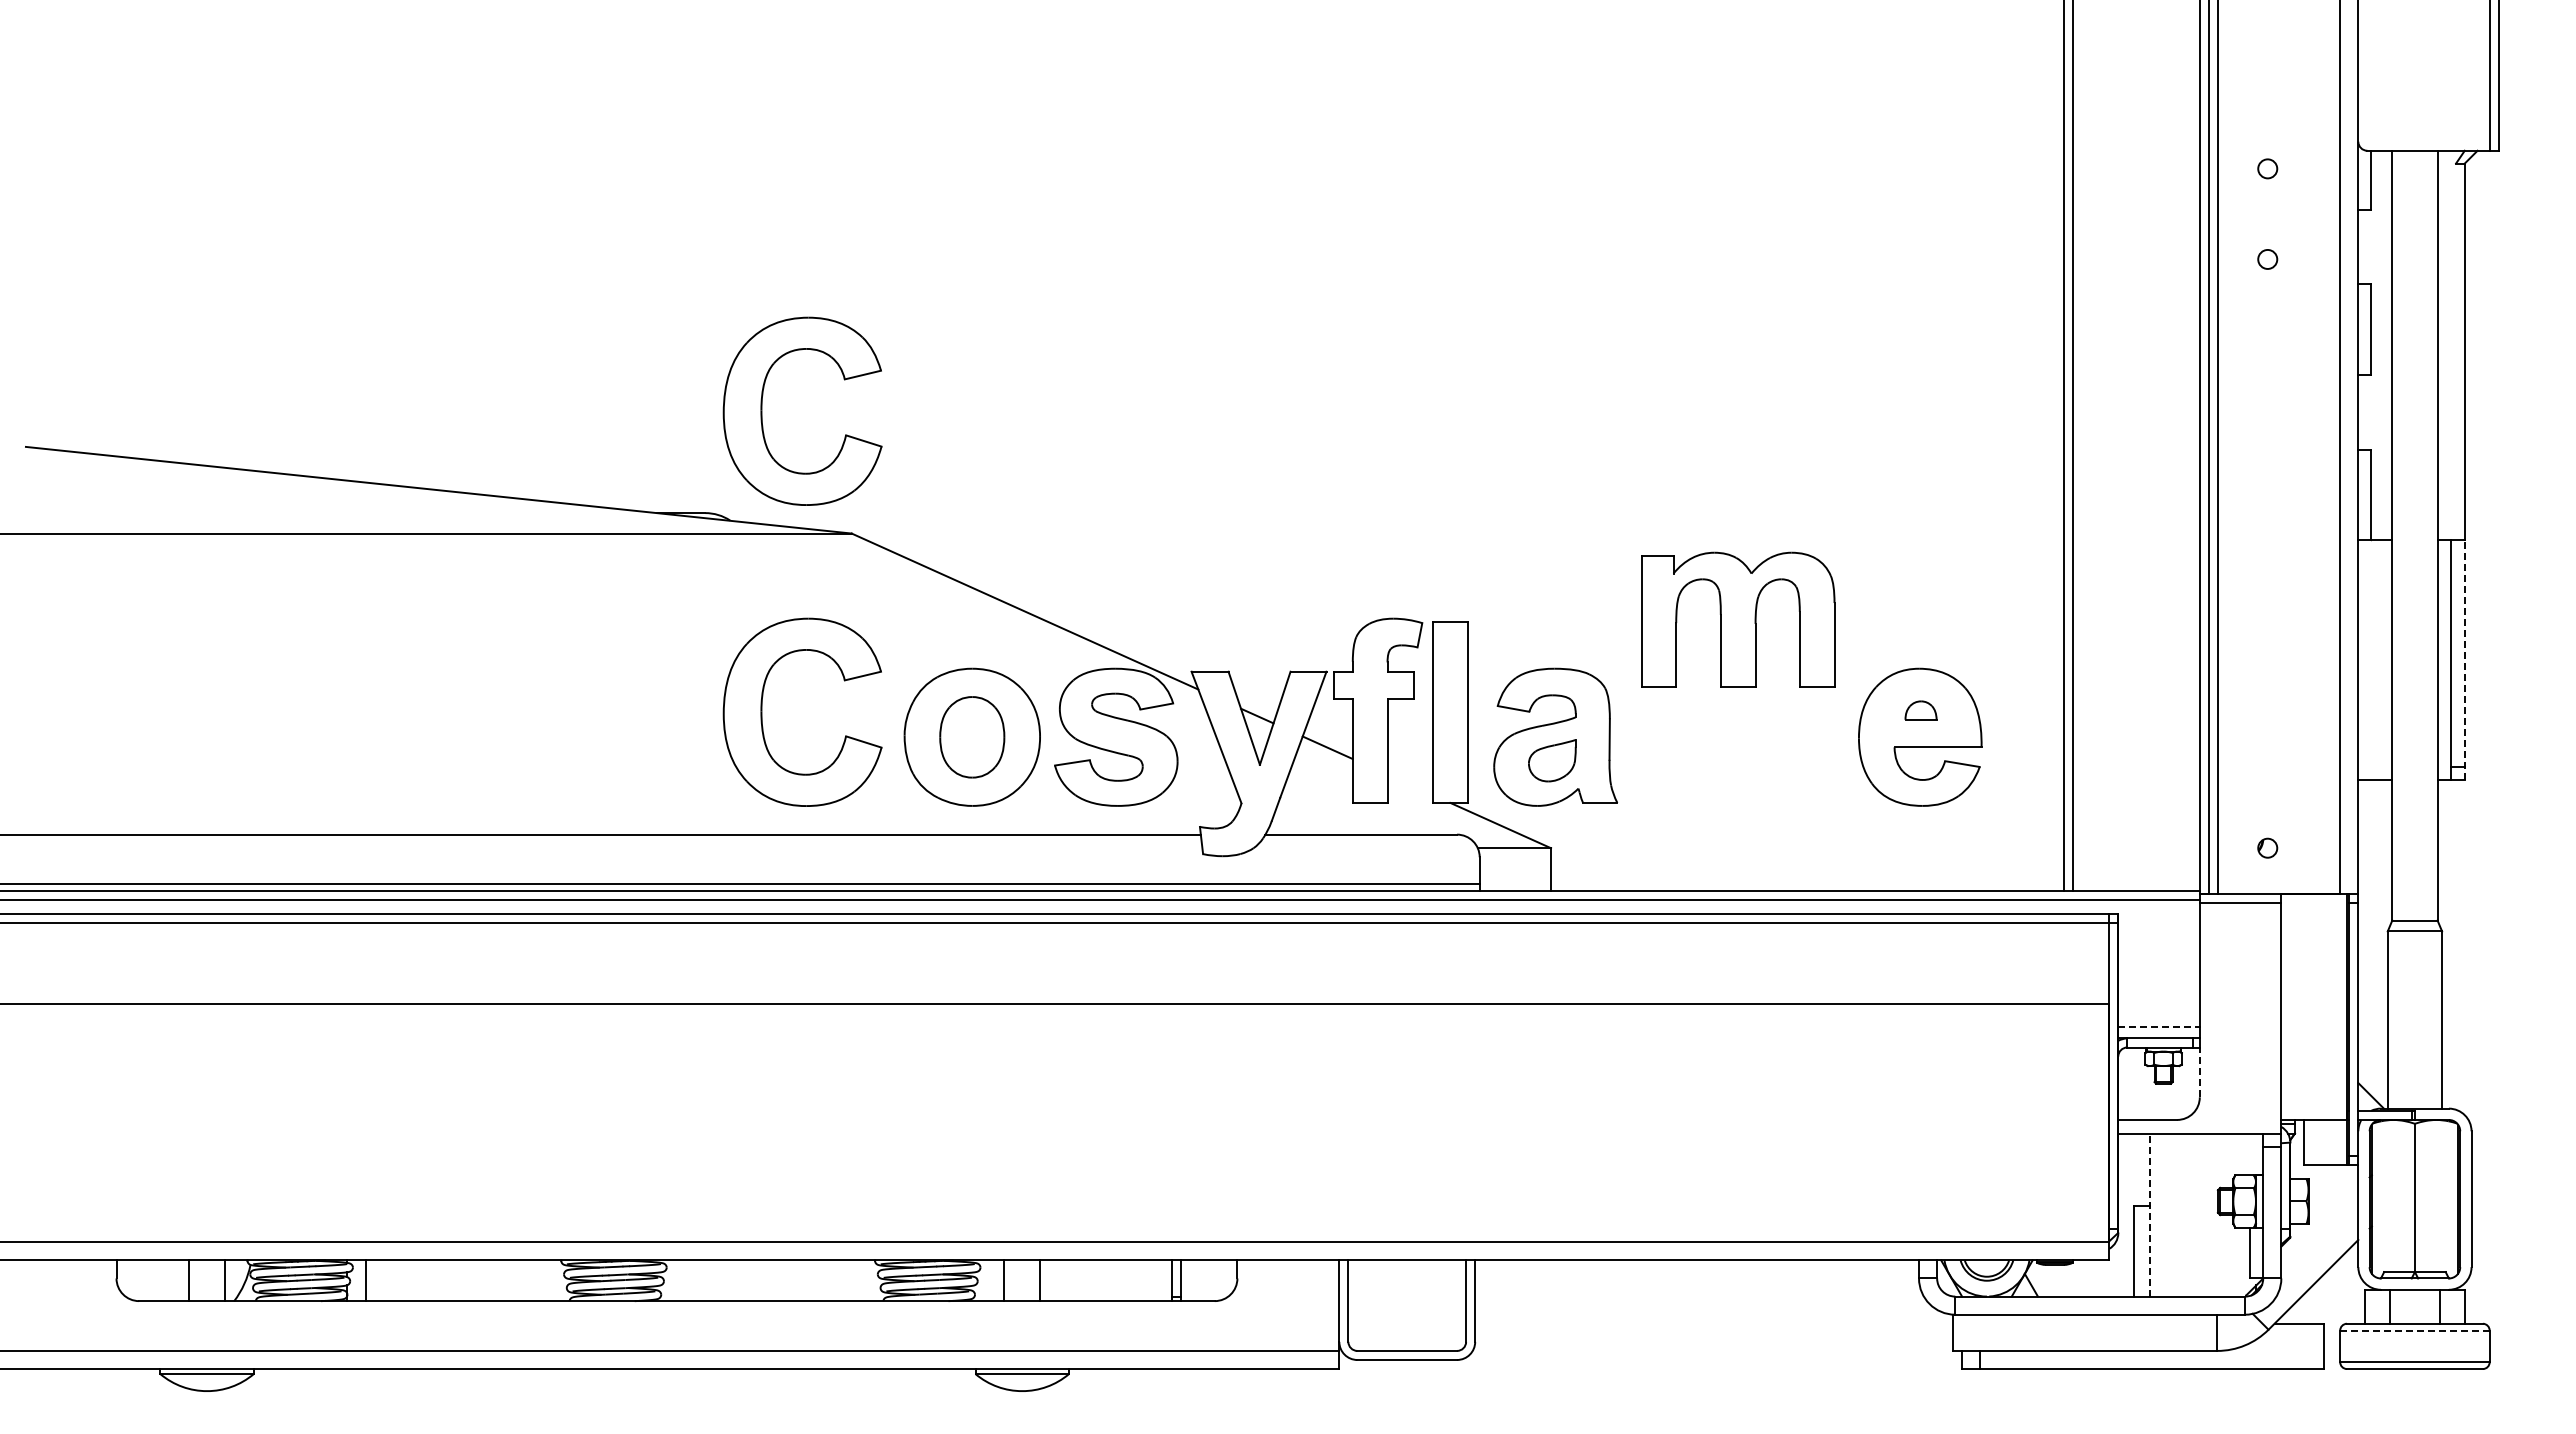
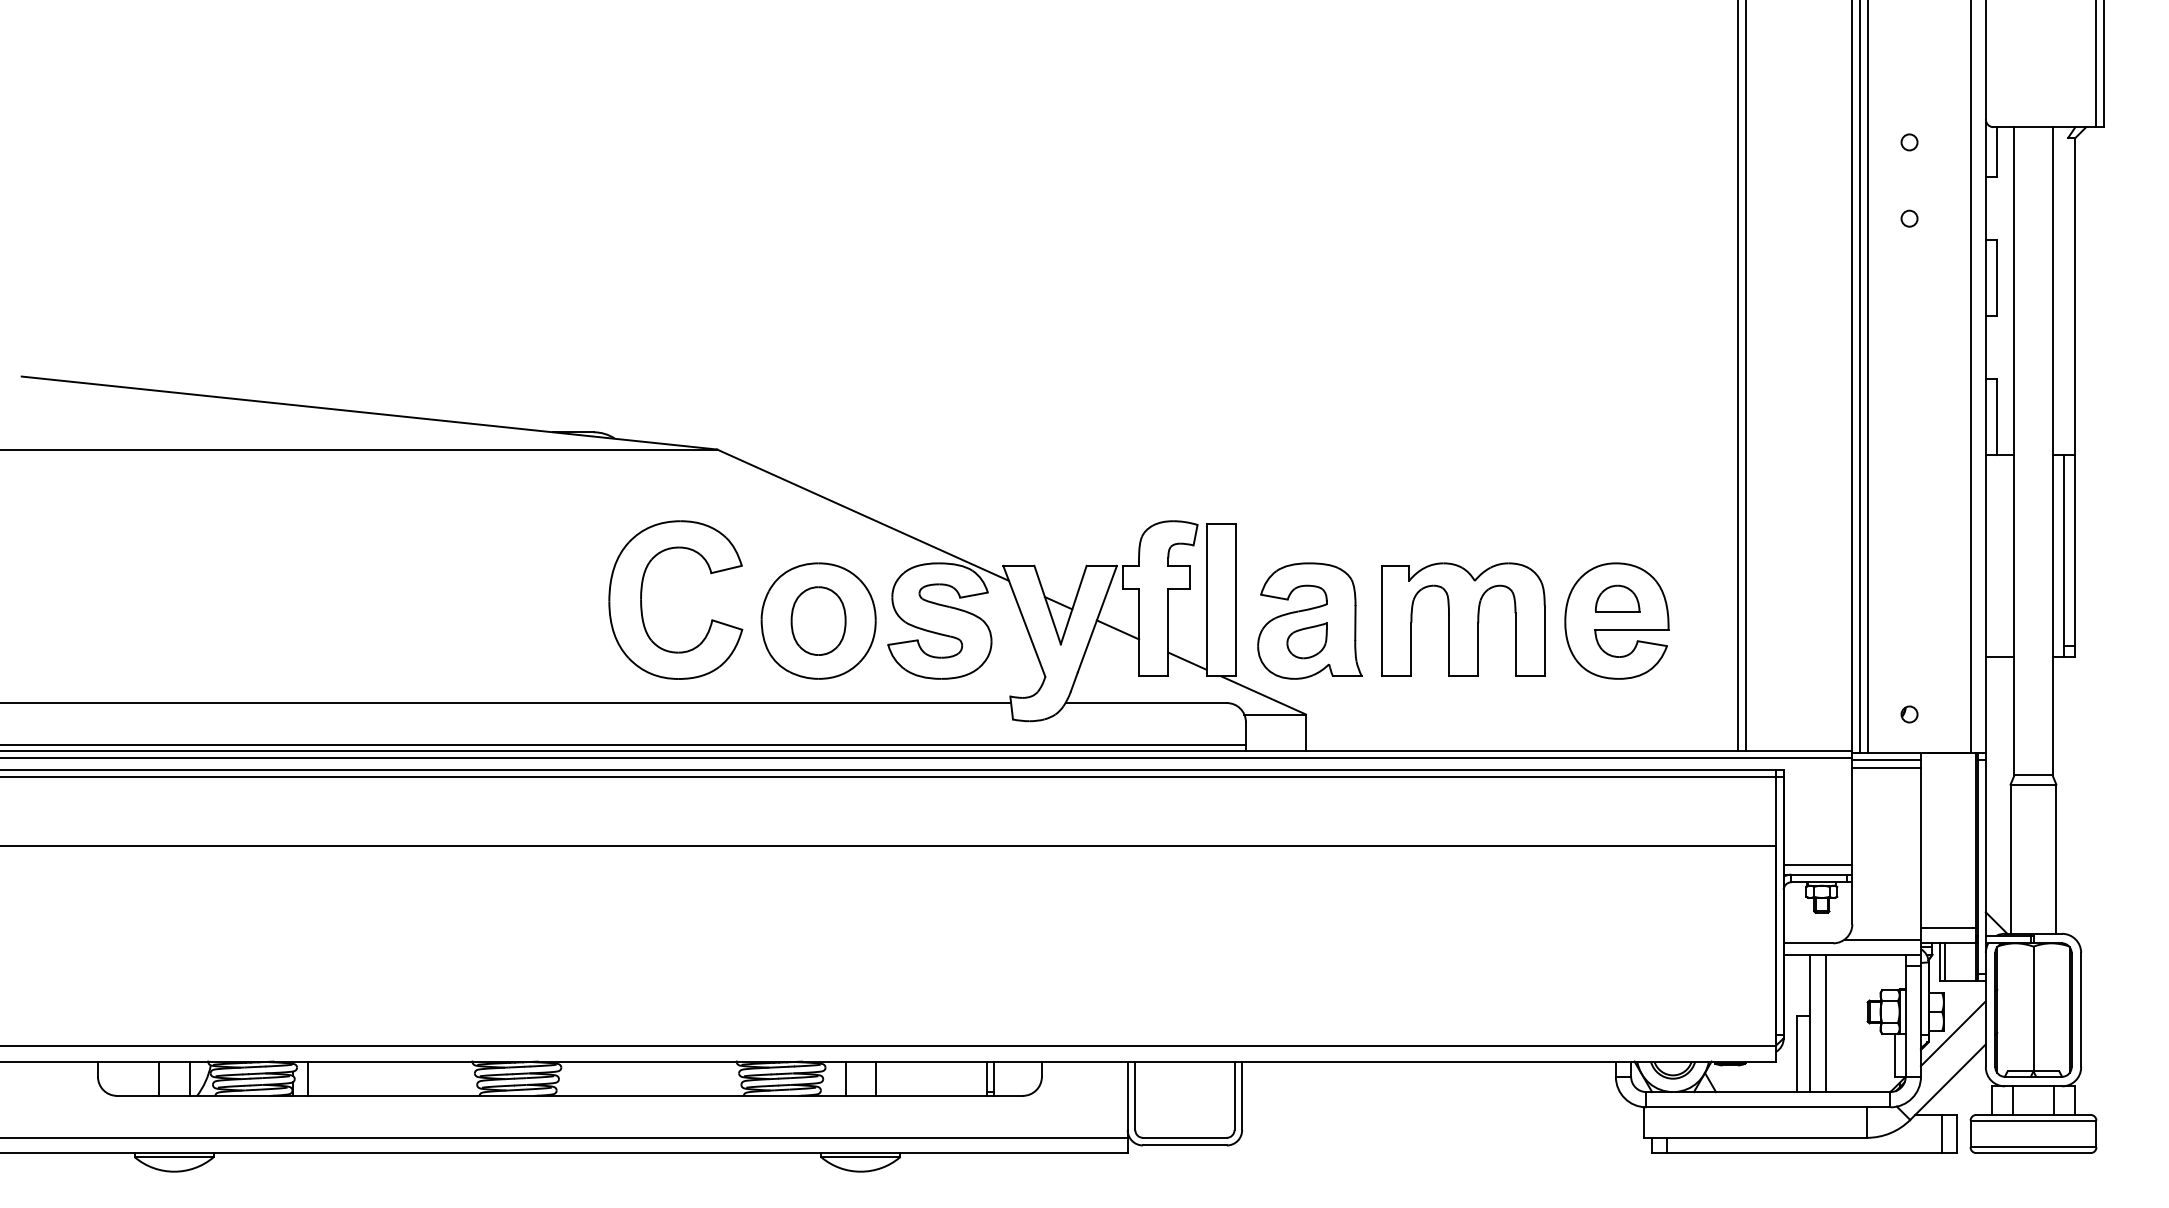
part: (762, 410) -> (641, 345), removed
part: (1738, 619) -> (1463, 619), moved
line: (2464, 659) -> (2075, 555), dashed -> solid
part: (1920, 710) -> (1617, 598), size x1.67
line: (1410, 784) -> (1187, 660), added
line: (2240, 911) -> (1886, 767), added
line: (2159, 1027) -> (1818, 865), dashed -> solid
line: (2199, 1072) -> (1852, 903), dashed -> solid
line: (2314, 1101) -> (1948, 927), added
line: (2235, 1115) -> (1882, 939), added
line: (2309, 1142) -> (1944, 962), added
line: (2168, 1214) -> (1825, 1022), added
line: (2150, 1215) -> (1810, 1023), dashed -> solid
line: (2319, 1226) -> (1953, 1033), added
line: (2414, 1330) -> (2033, 1120), dashed -> solid
line: (2306, 1346) -> (1942, 1134), added

